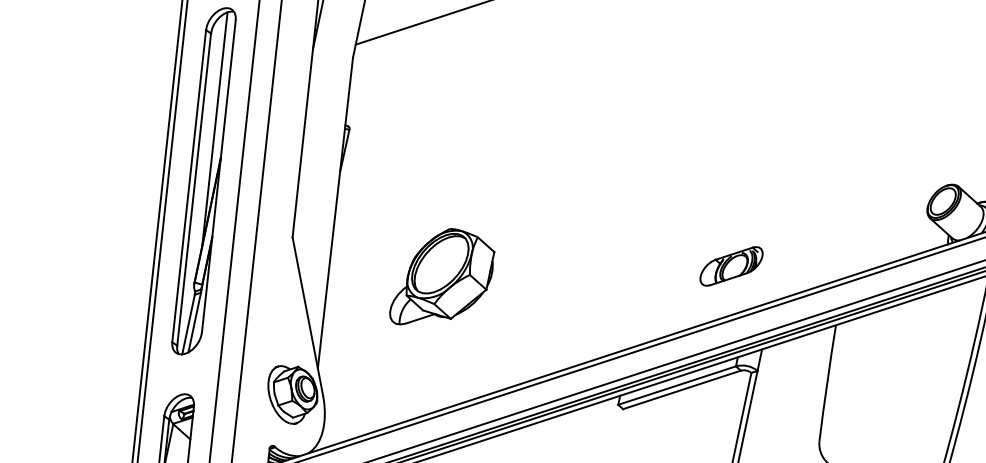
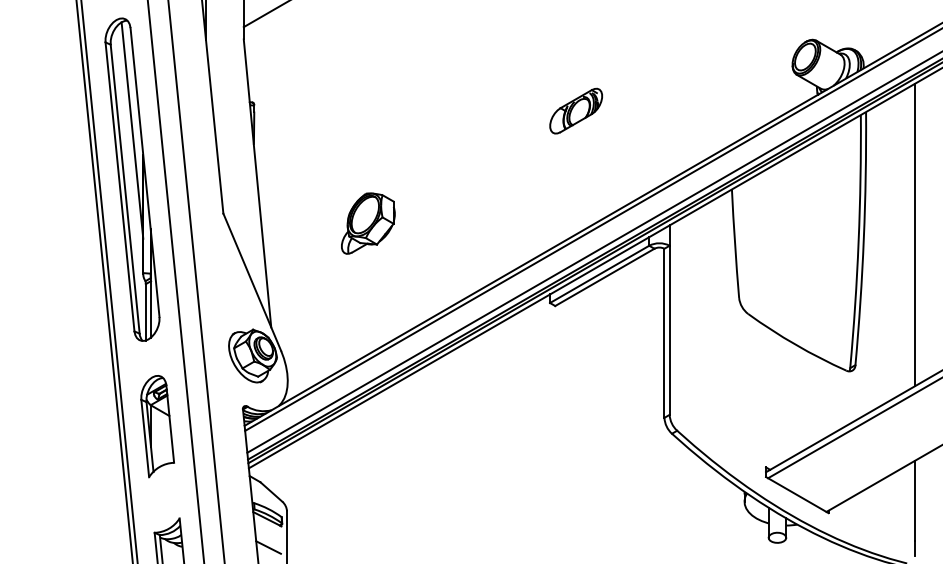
part: (730, 265) -> (575, 110), moved
part: (443, 280) -> (368, 223), size x0.62

